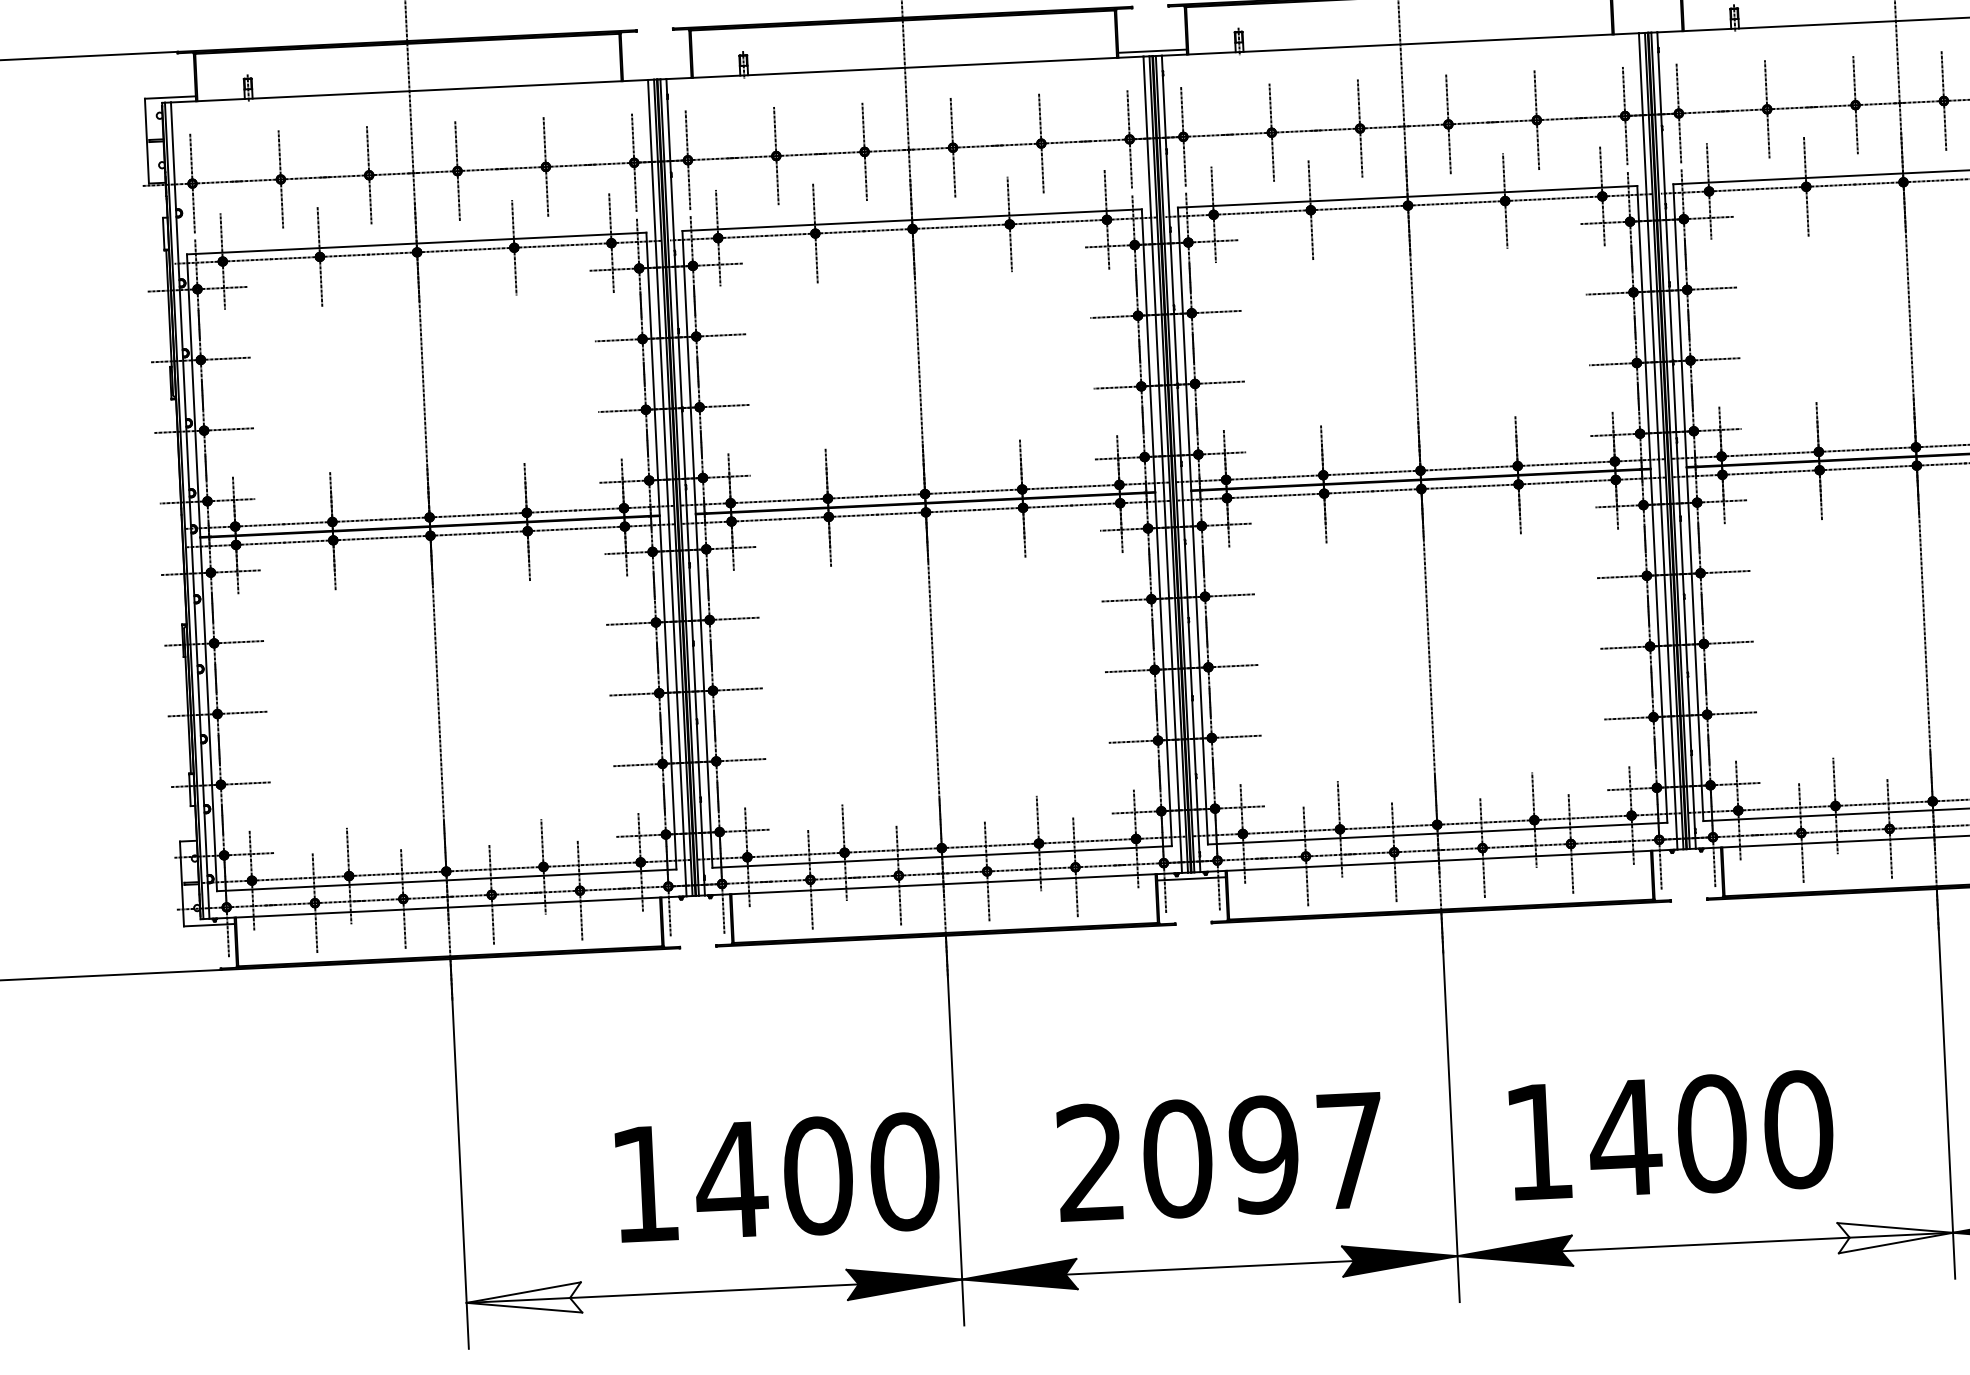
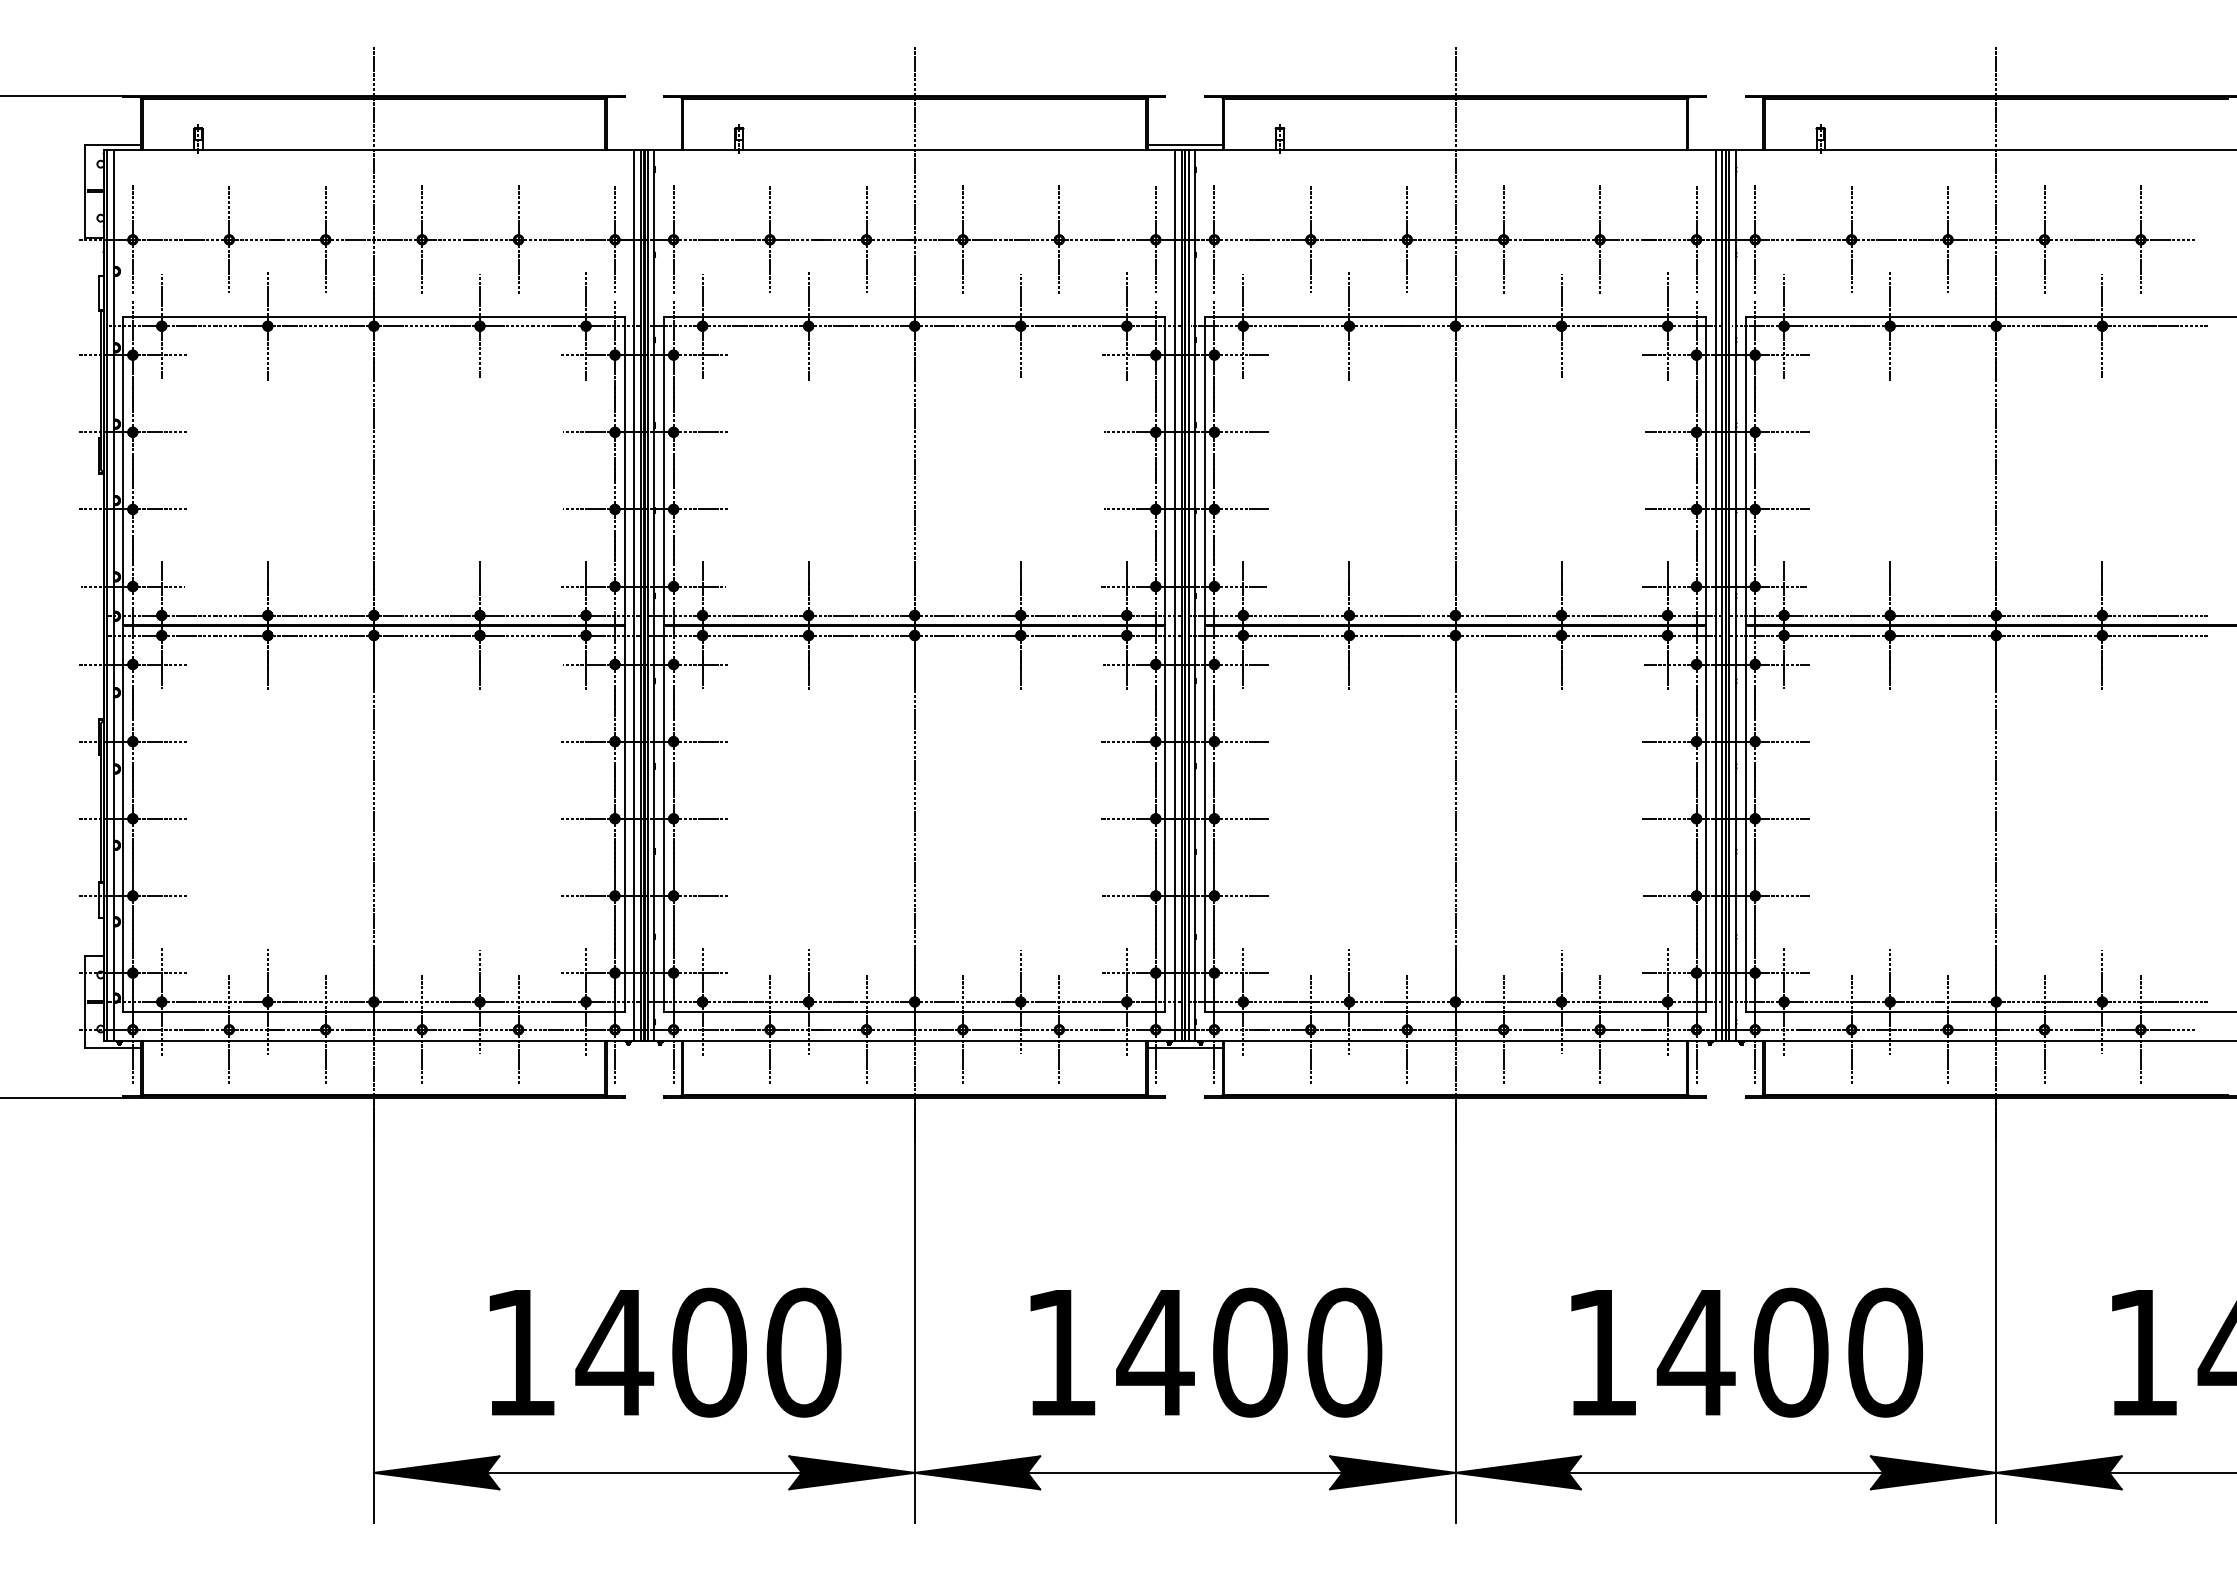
text: (1672, 1135) -> (1747, 1352), moved
text: (1221, 1156) -> (1203, 1352), 2097 -> 1400
text: (778, 1177) -> (665, 1352), moved
fill: (1895, 1235) -> (1933, 1472), added
fill: (523, 1299) -> (436, 1472), added

